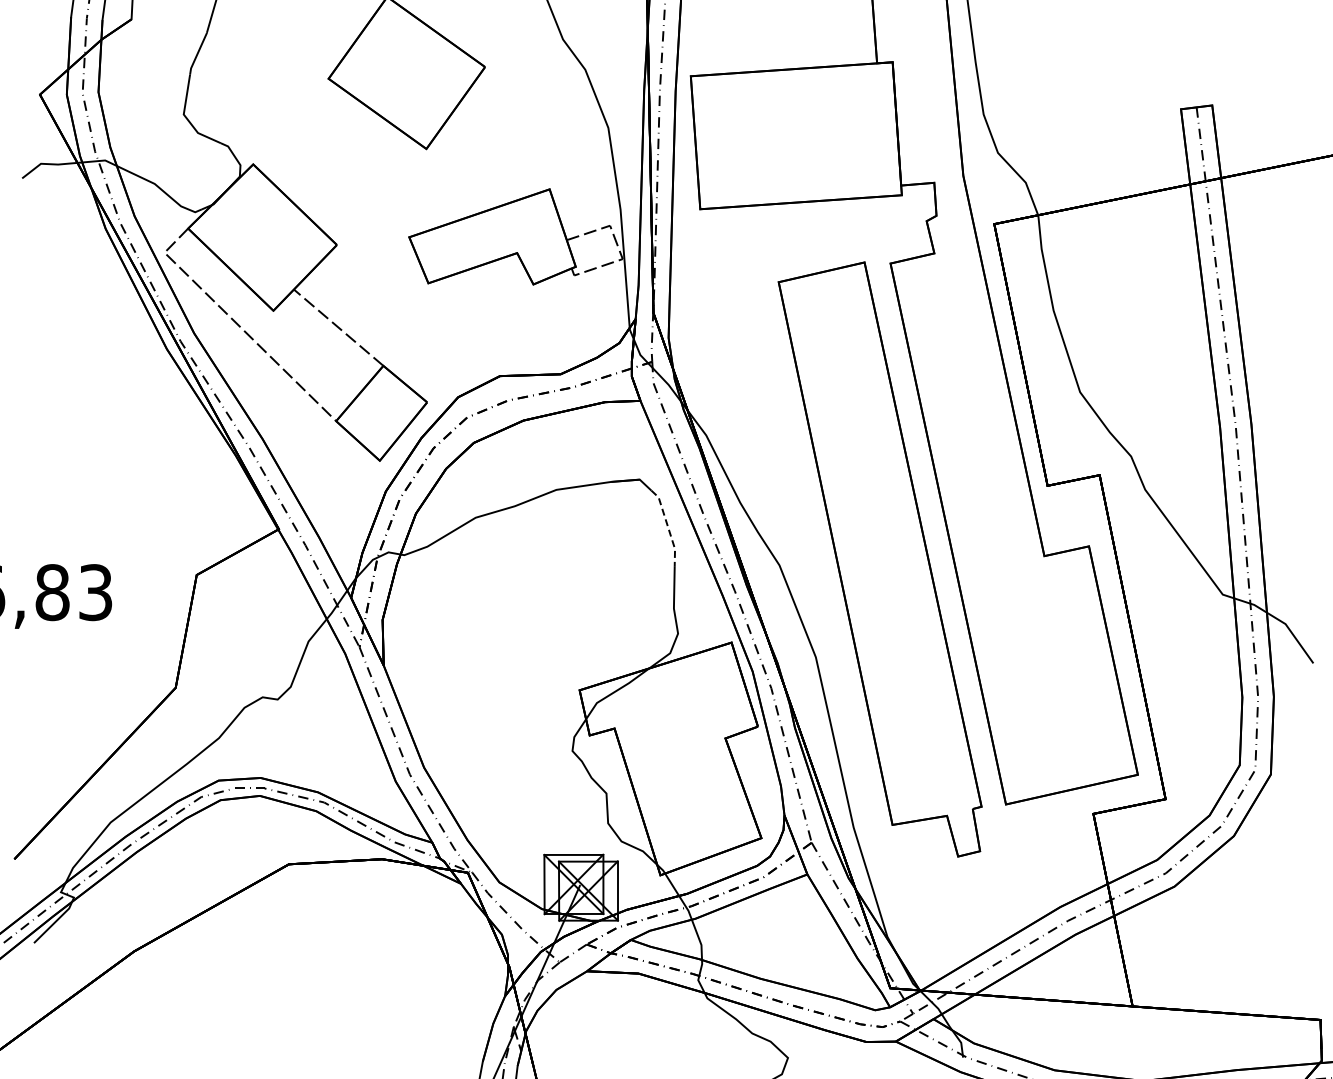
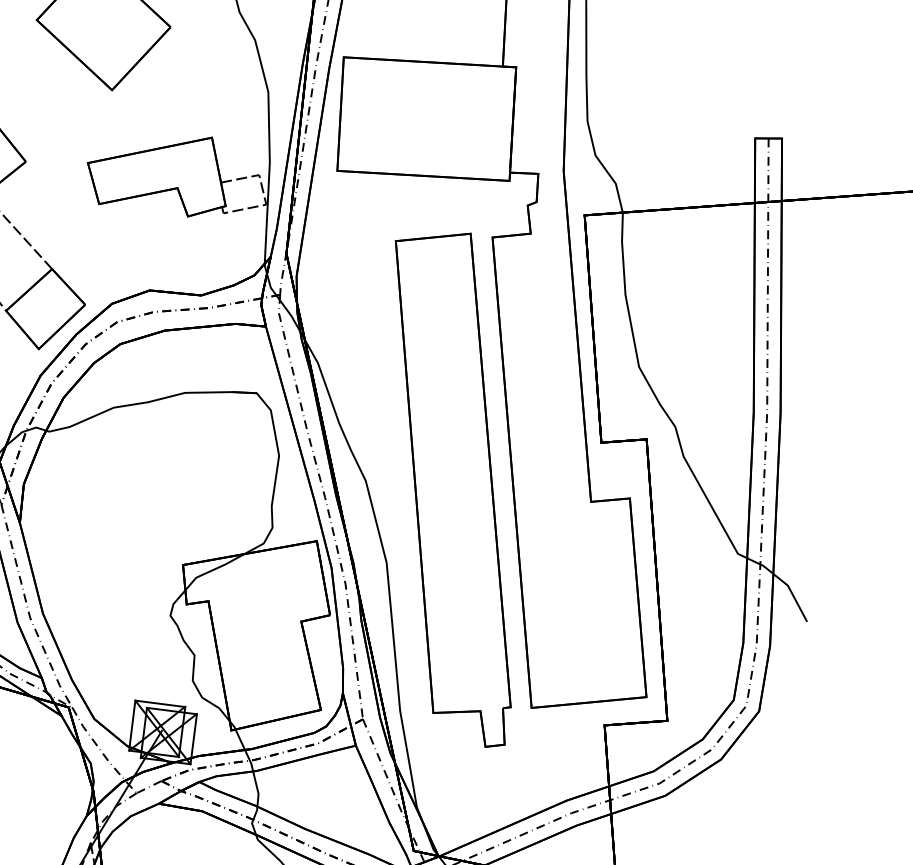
line: (668, 527) -> (275, 436), dashed -> solid

